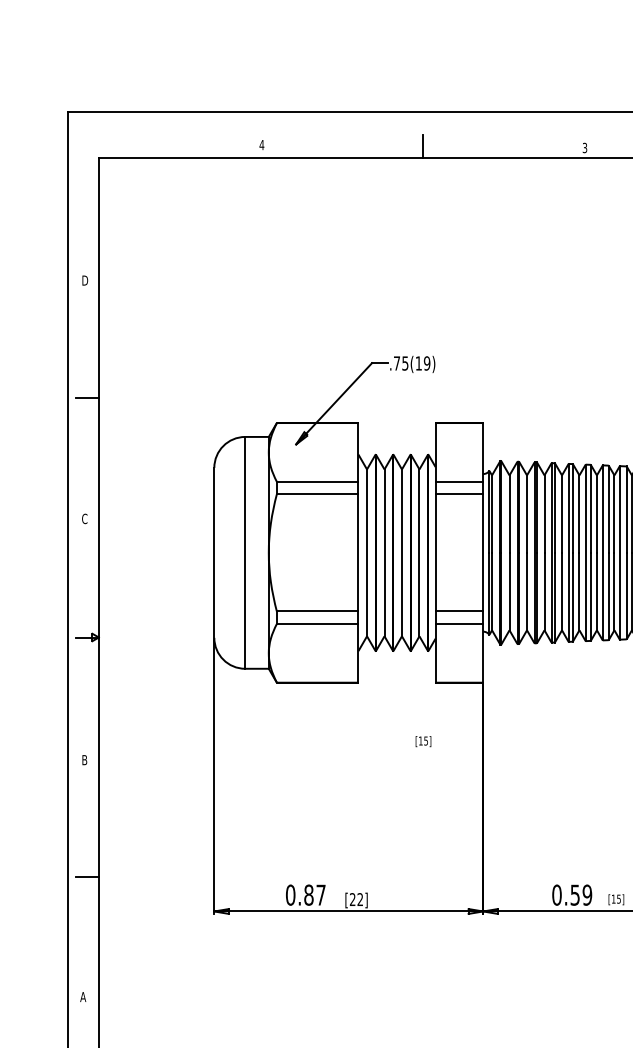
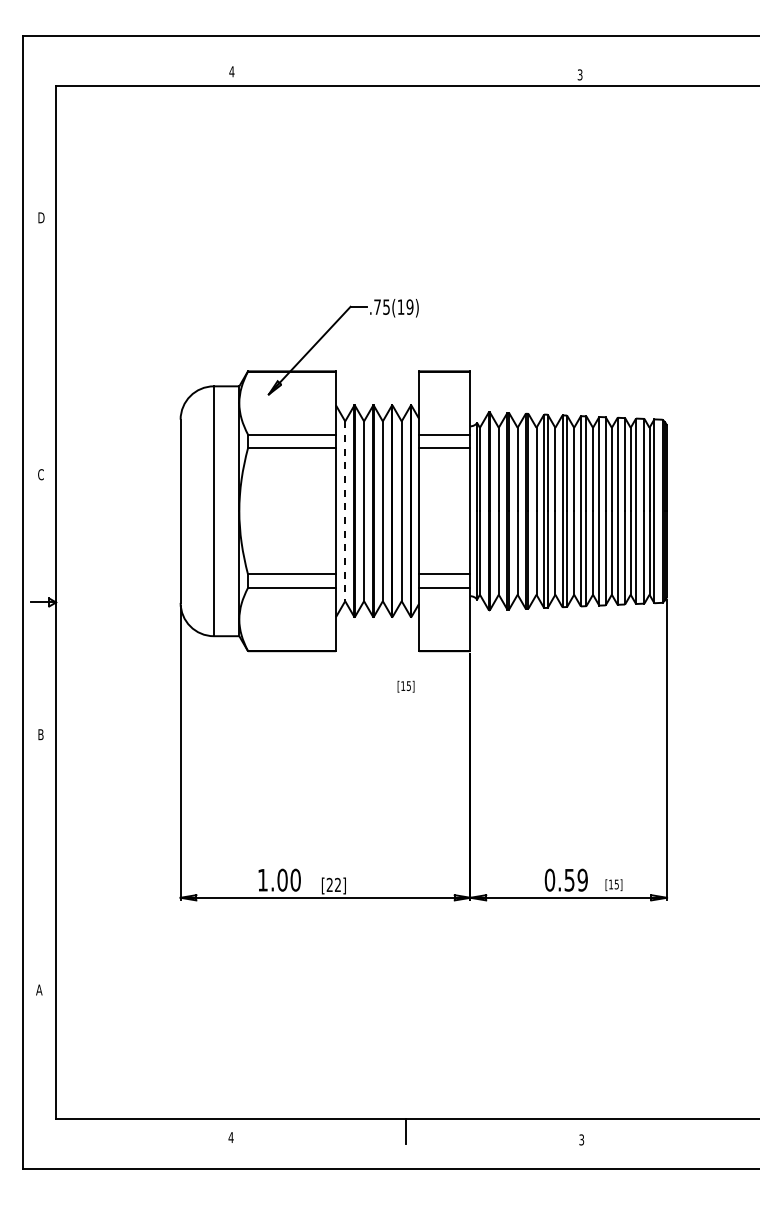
line: (422, 146) -> (405, 73), removed
line: (87, 398) -> (43, 344), removed
line: (367, 553) -> (345, 511), solid -> dashed
text: (422, 741) -> (405, 686), moved
line: (87, 876) -> (43, 860), removed
text: (305, 894) -> (278, 879), 0.87 -> 1.00

